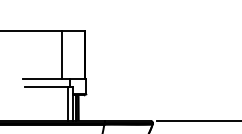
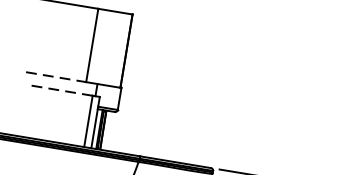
line: (42, 79) -> (55, 77), solid -> dashed
line: (46, 87) -> (59, 90), solid -> dashed

